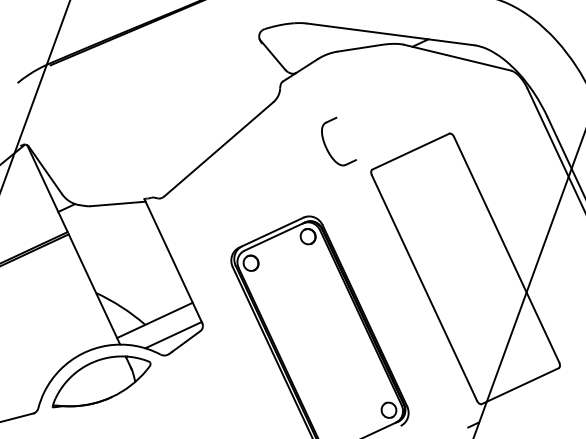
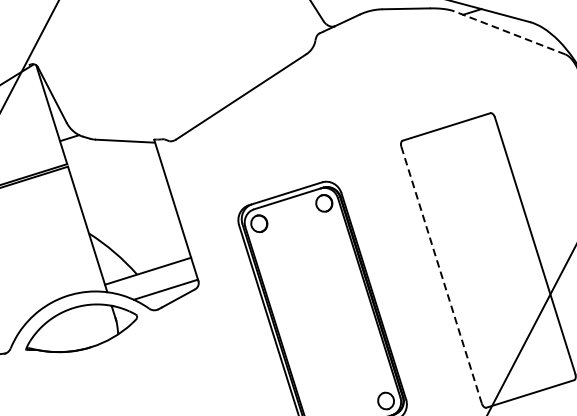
line: (457, 57) -> (509, 32), solid -> dashed
part: (327, 147) -> (357, 110), removed
line: (424, 288) -> (441, 275), solid -> dashed

